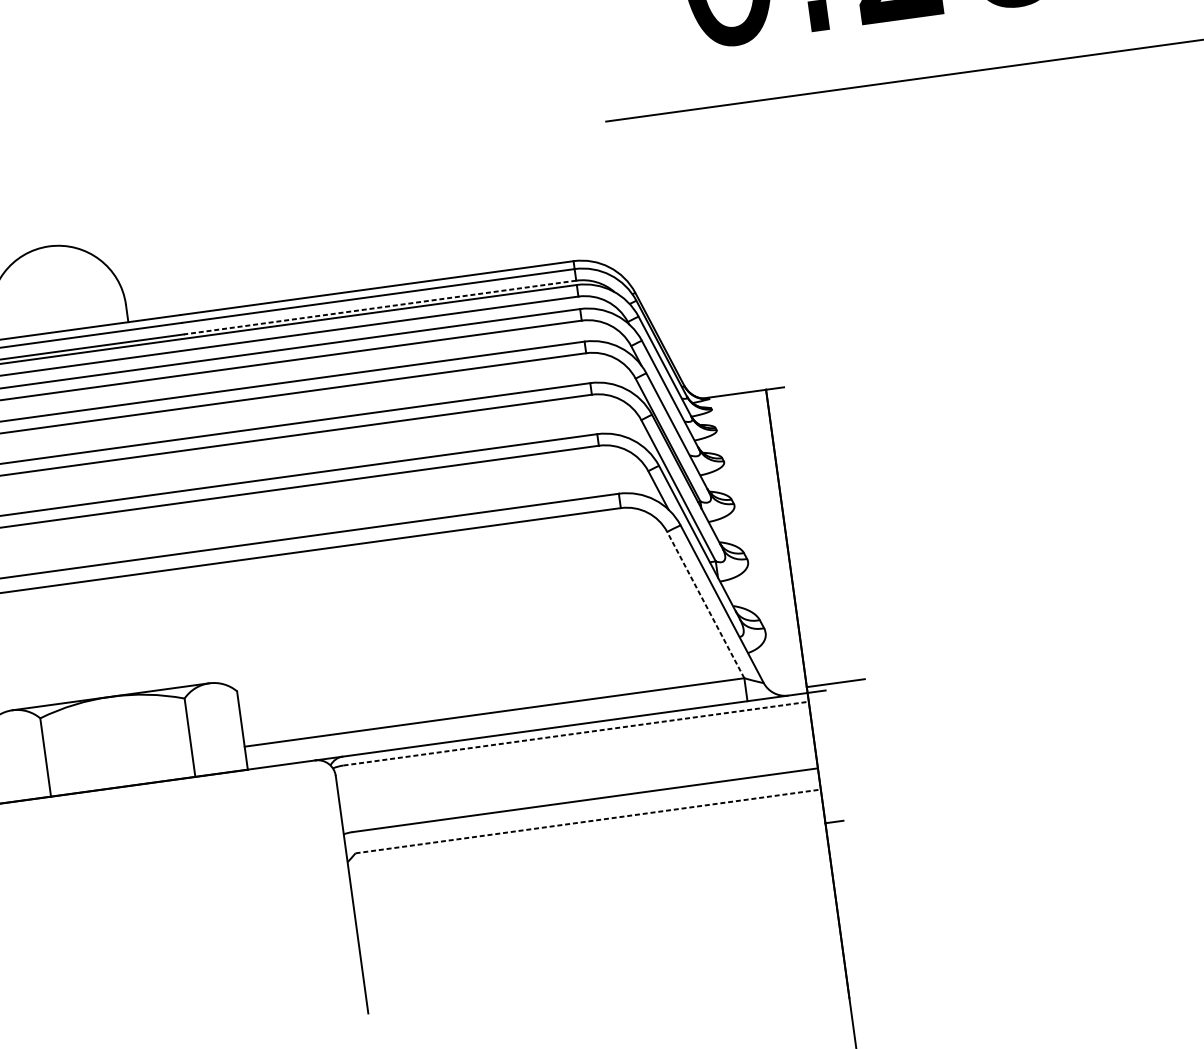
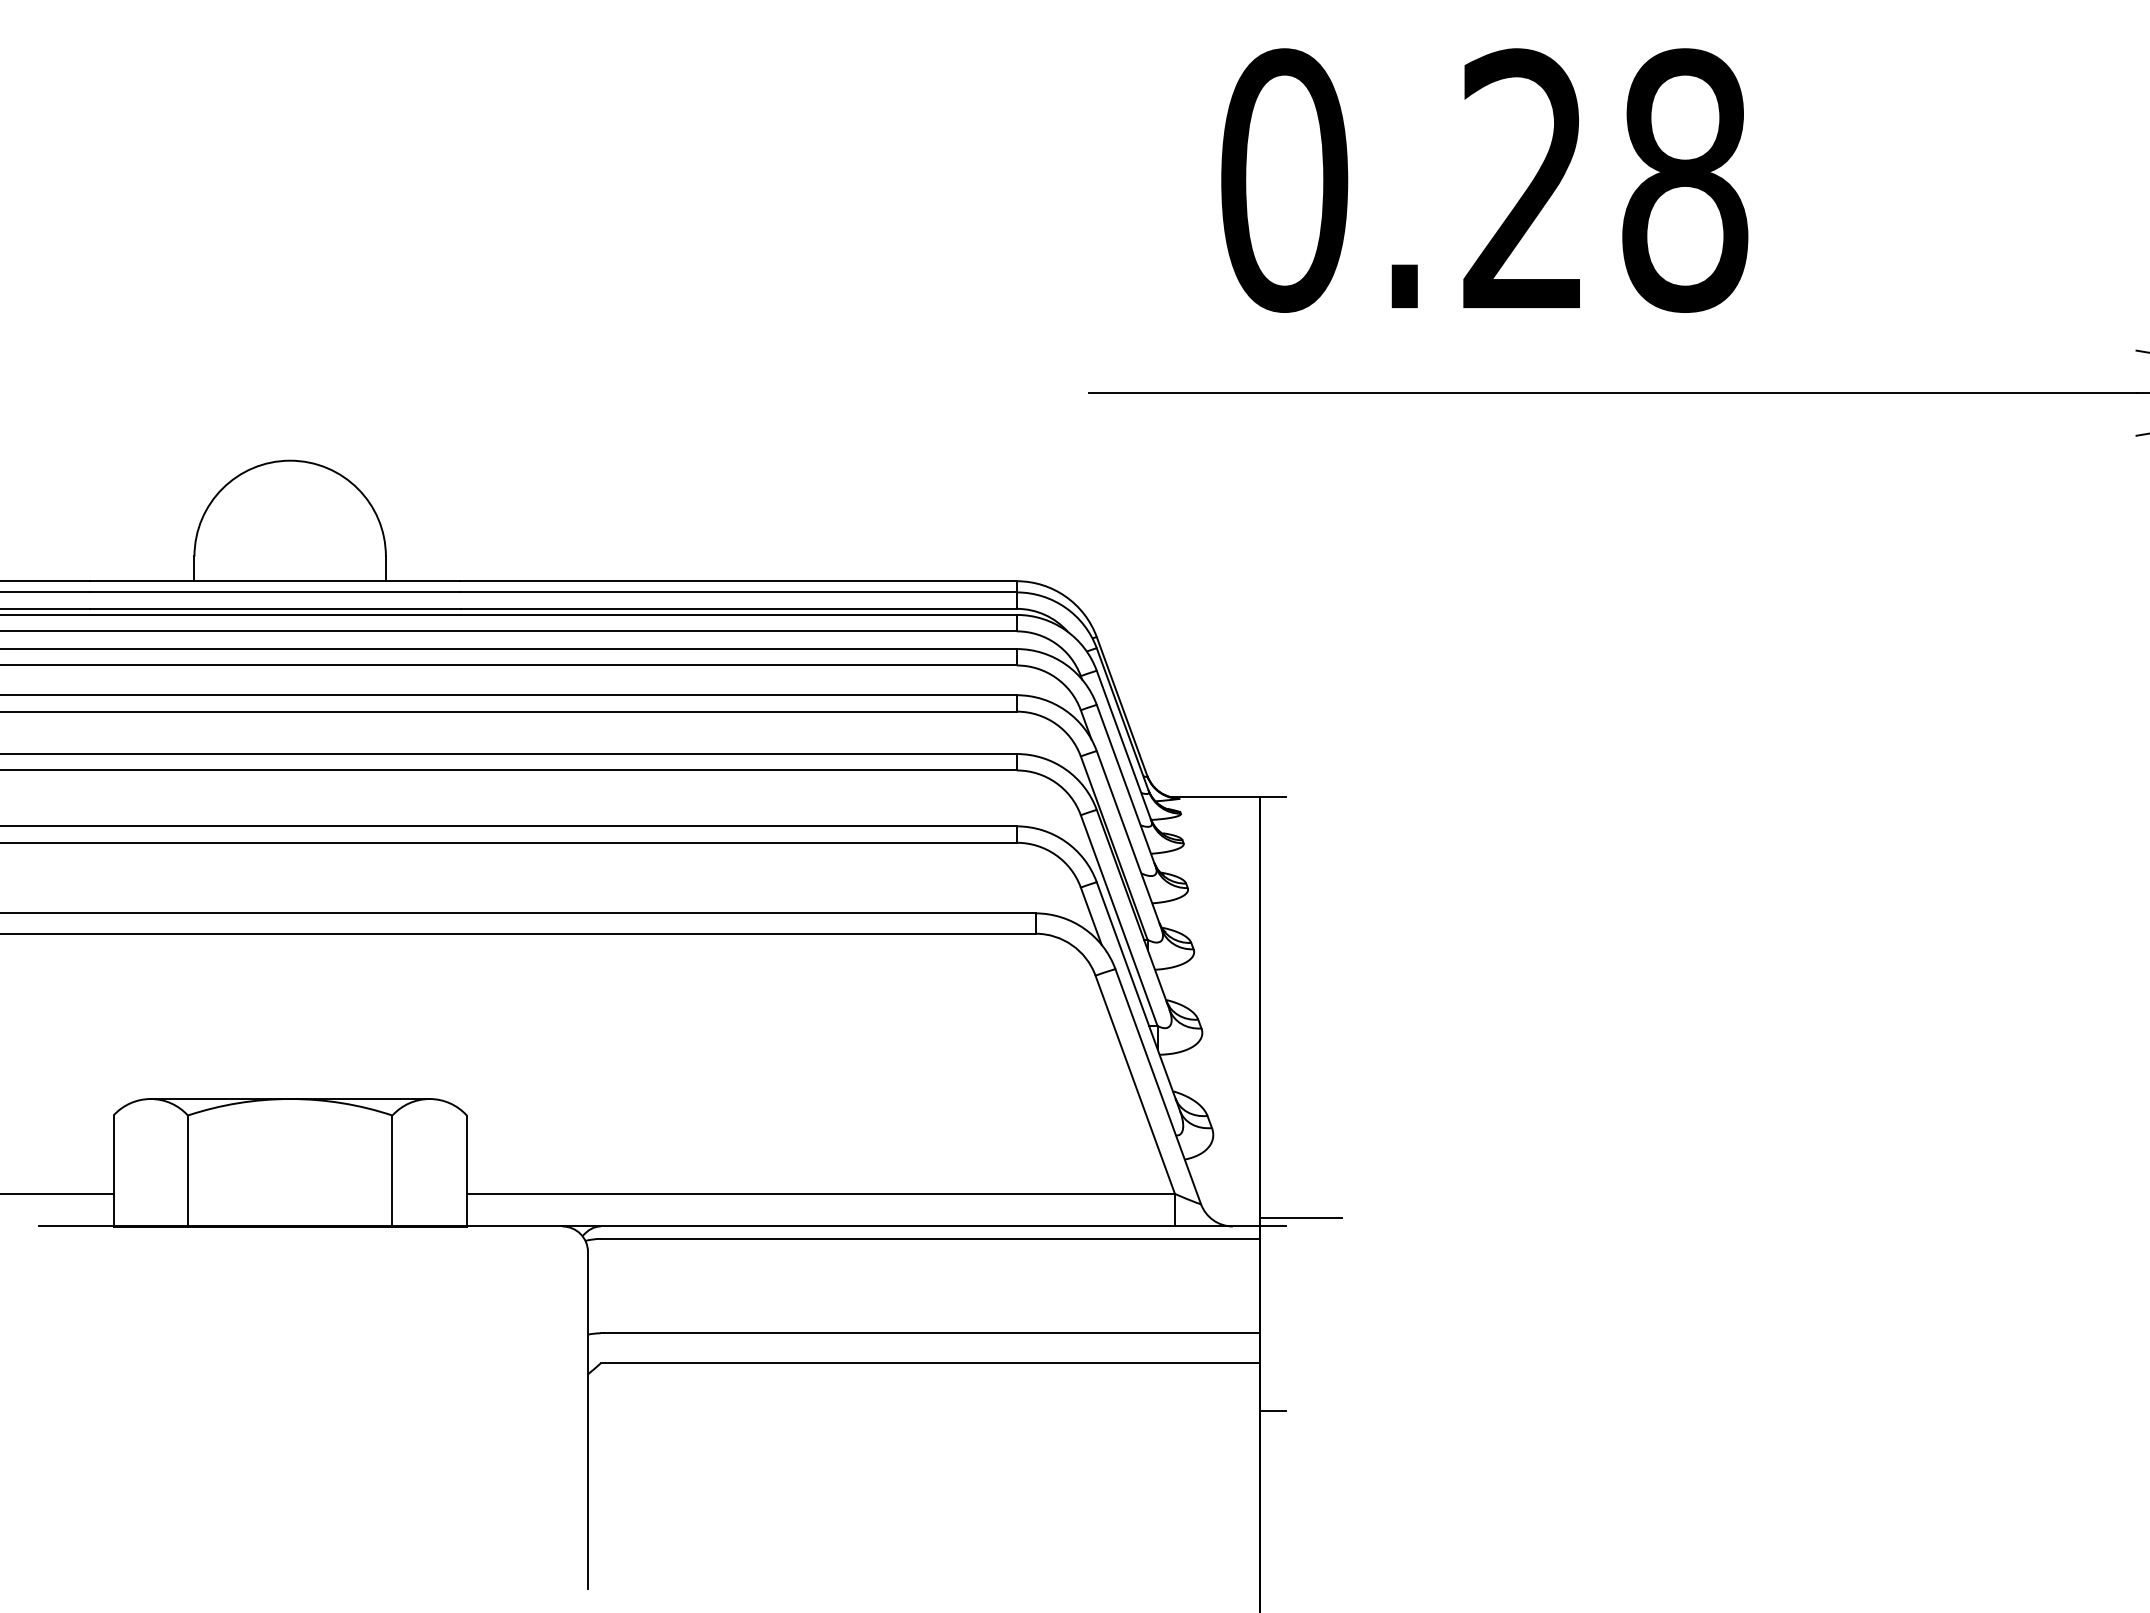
line: (379, 307) -> (738, 608), dashed -> solid
line: (705, 604) -> (1135, 1084), dashed -> solid
line: (576, 733) -> (930, 1238), dashed -> solid
line: (588, 821) -> (930, 1363), dashed -> solid

